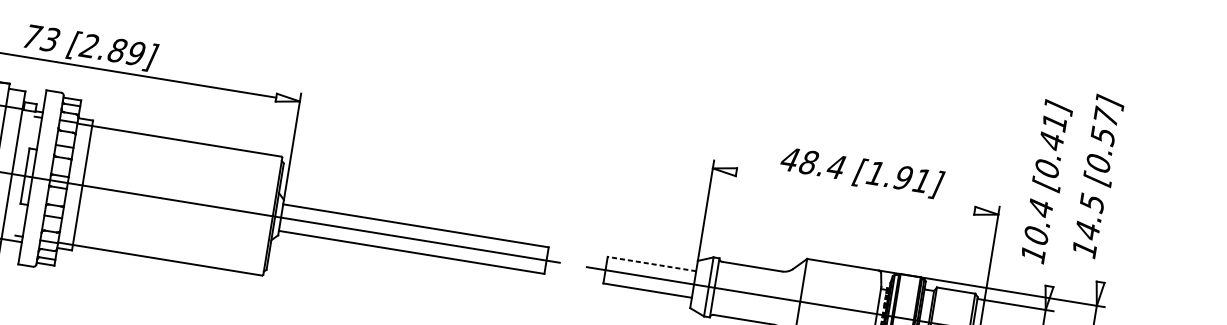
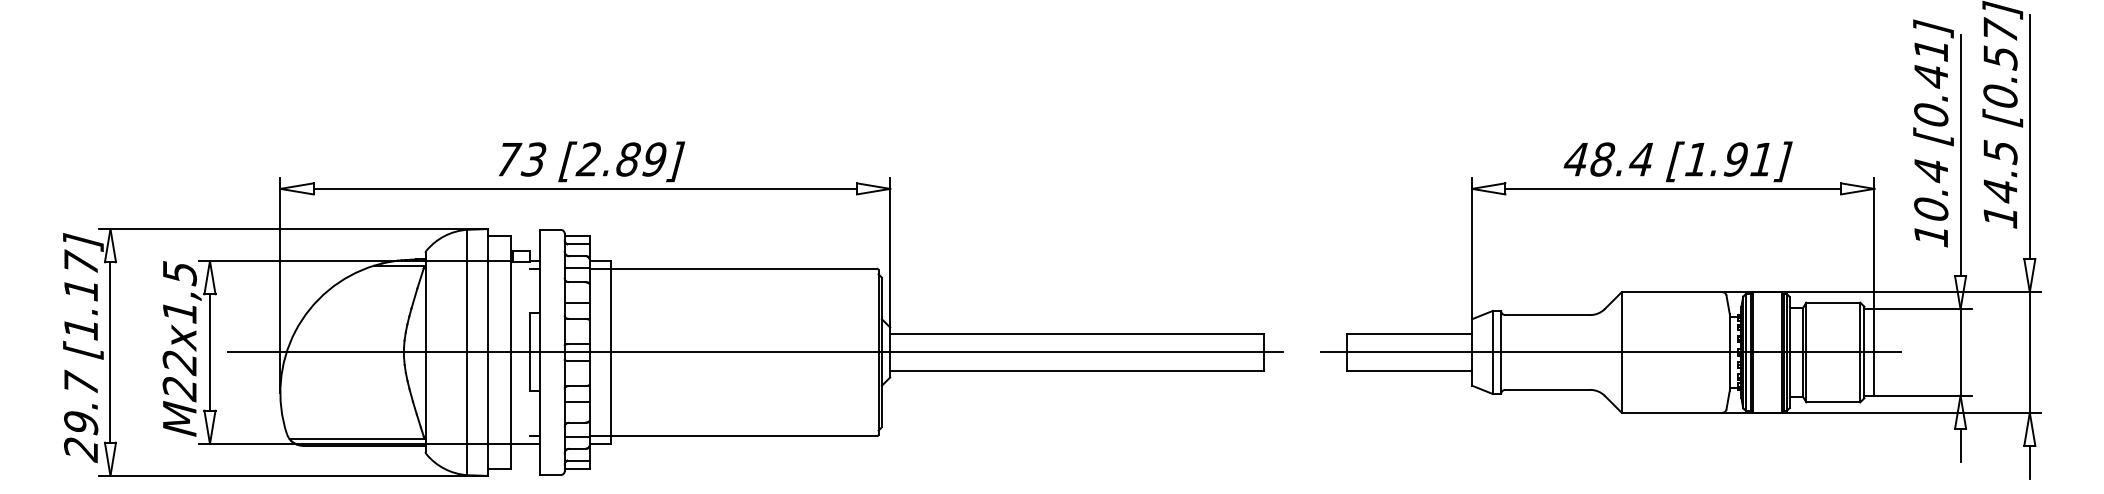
line: (855, 191) -> (1673, 188), added
line: (1114, 195) -> (2029, 136), added
line: (1063, 200) -> (1960, 155), added
line: (651, 263) -> (1409, 333), dashed -> solid

